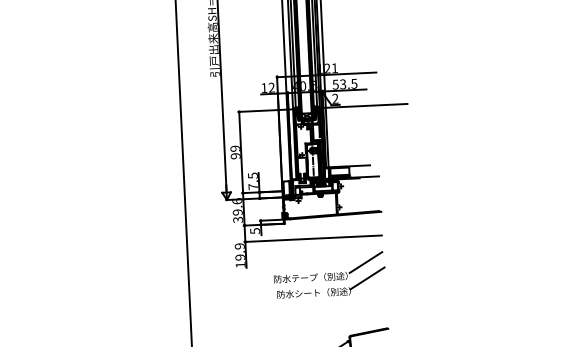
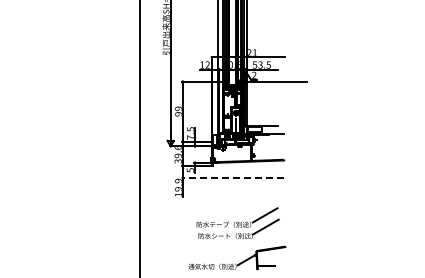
line: (313, 238) -> (233, 177), solid -> dashed
part: (329, 273) -> (237, 222), moved

